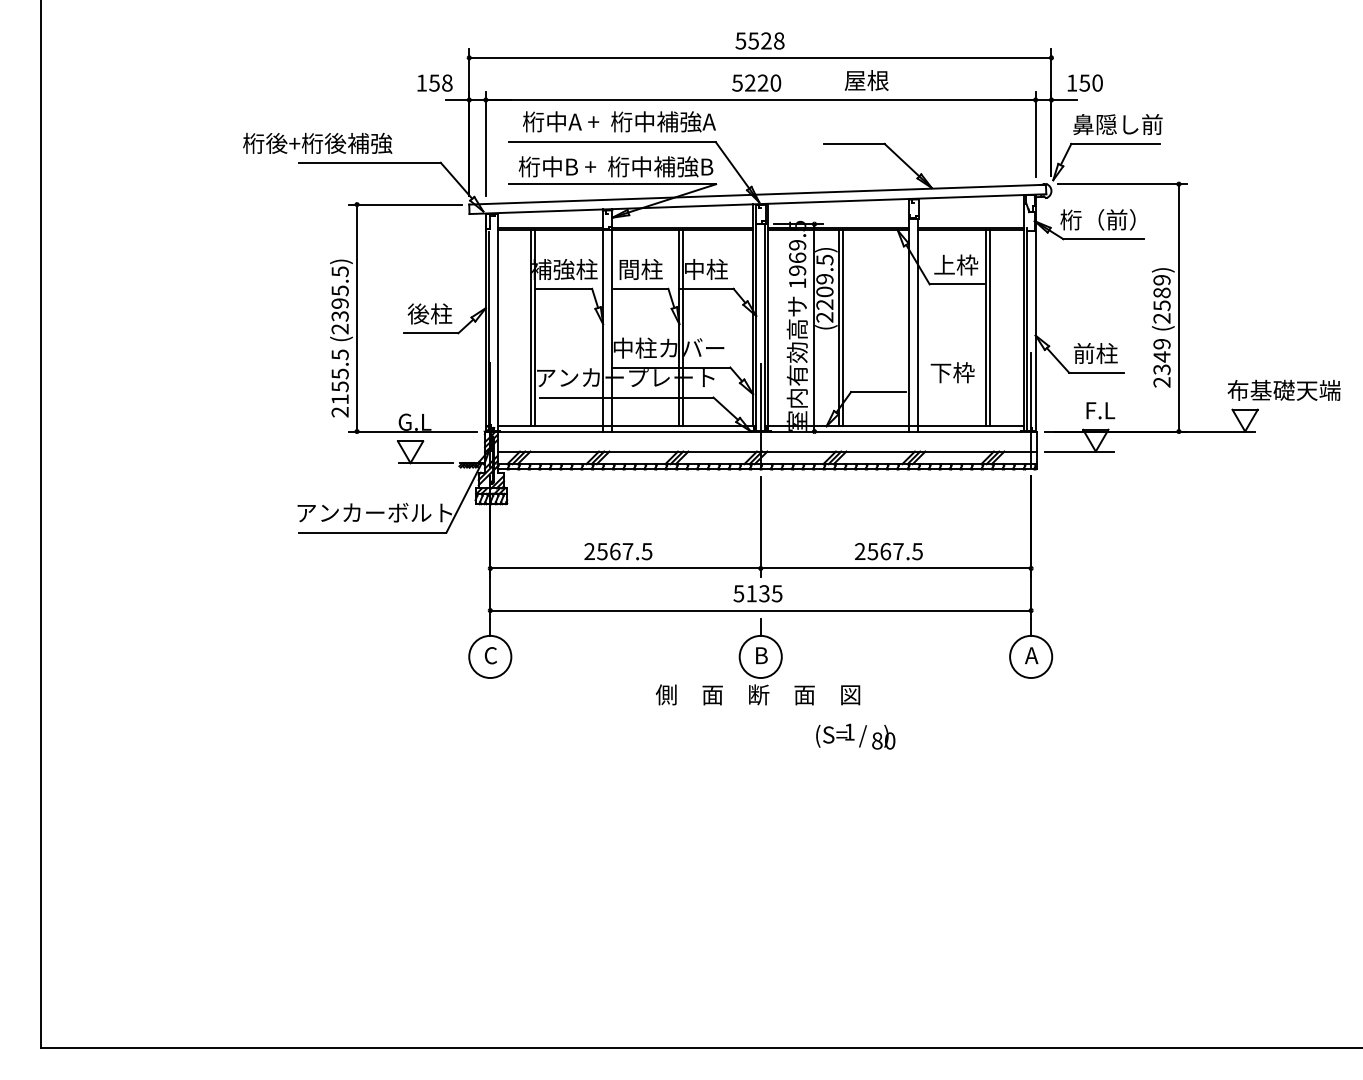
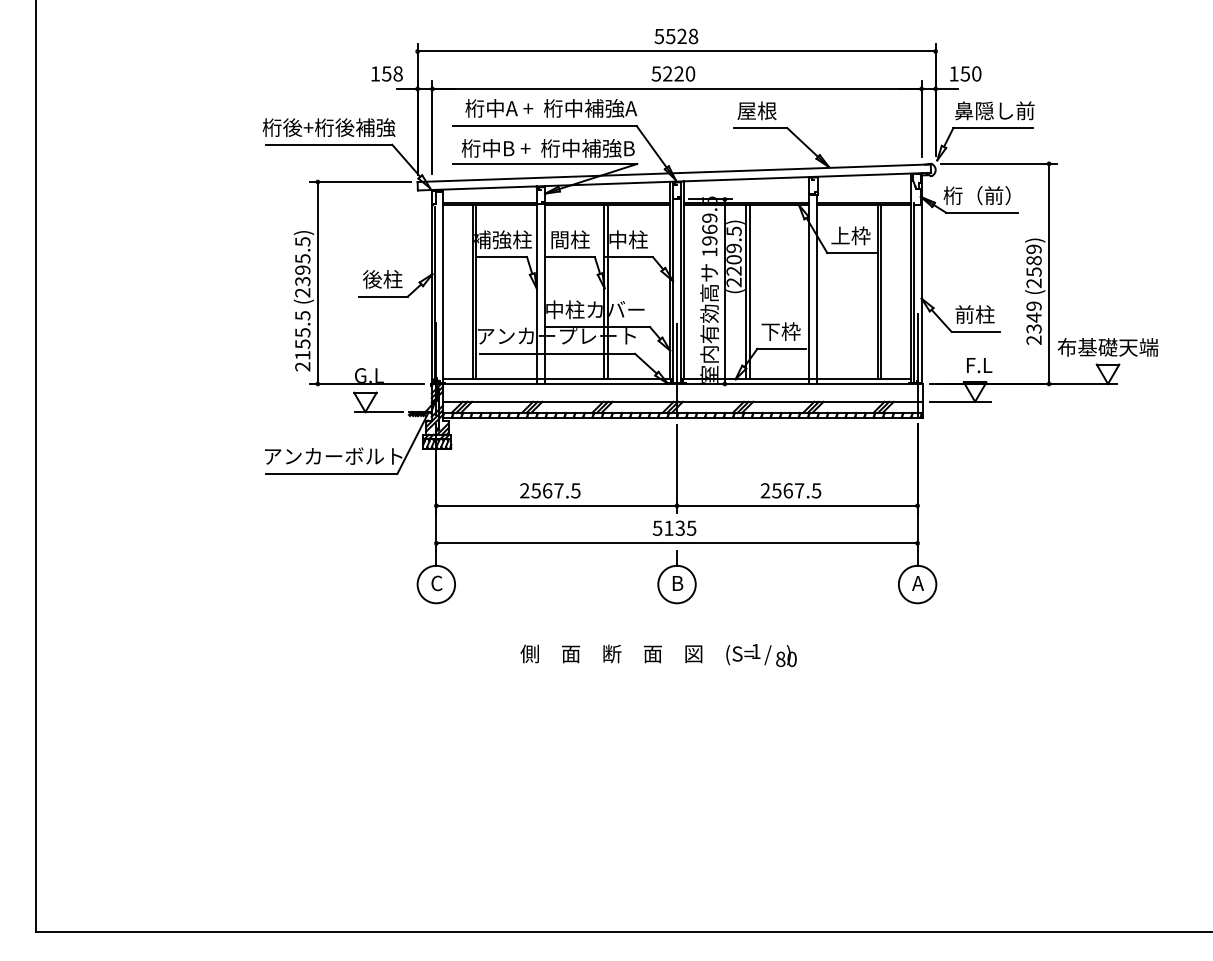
text: (866, 80) -> (756, 110), moved
text: (317, 142) -> (328, 126), moved
text: (952, 372) -> (780, 331), moved
text: (1283, 389) -> (1107, 346), moved
text: (757, 694) -> (610, 653), moved

